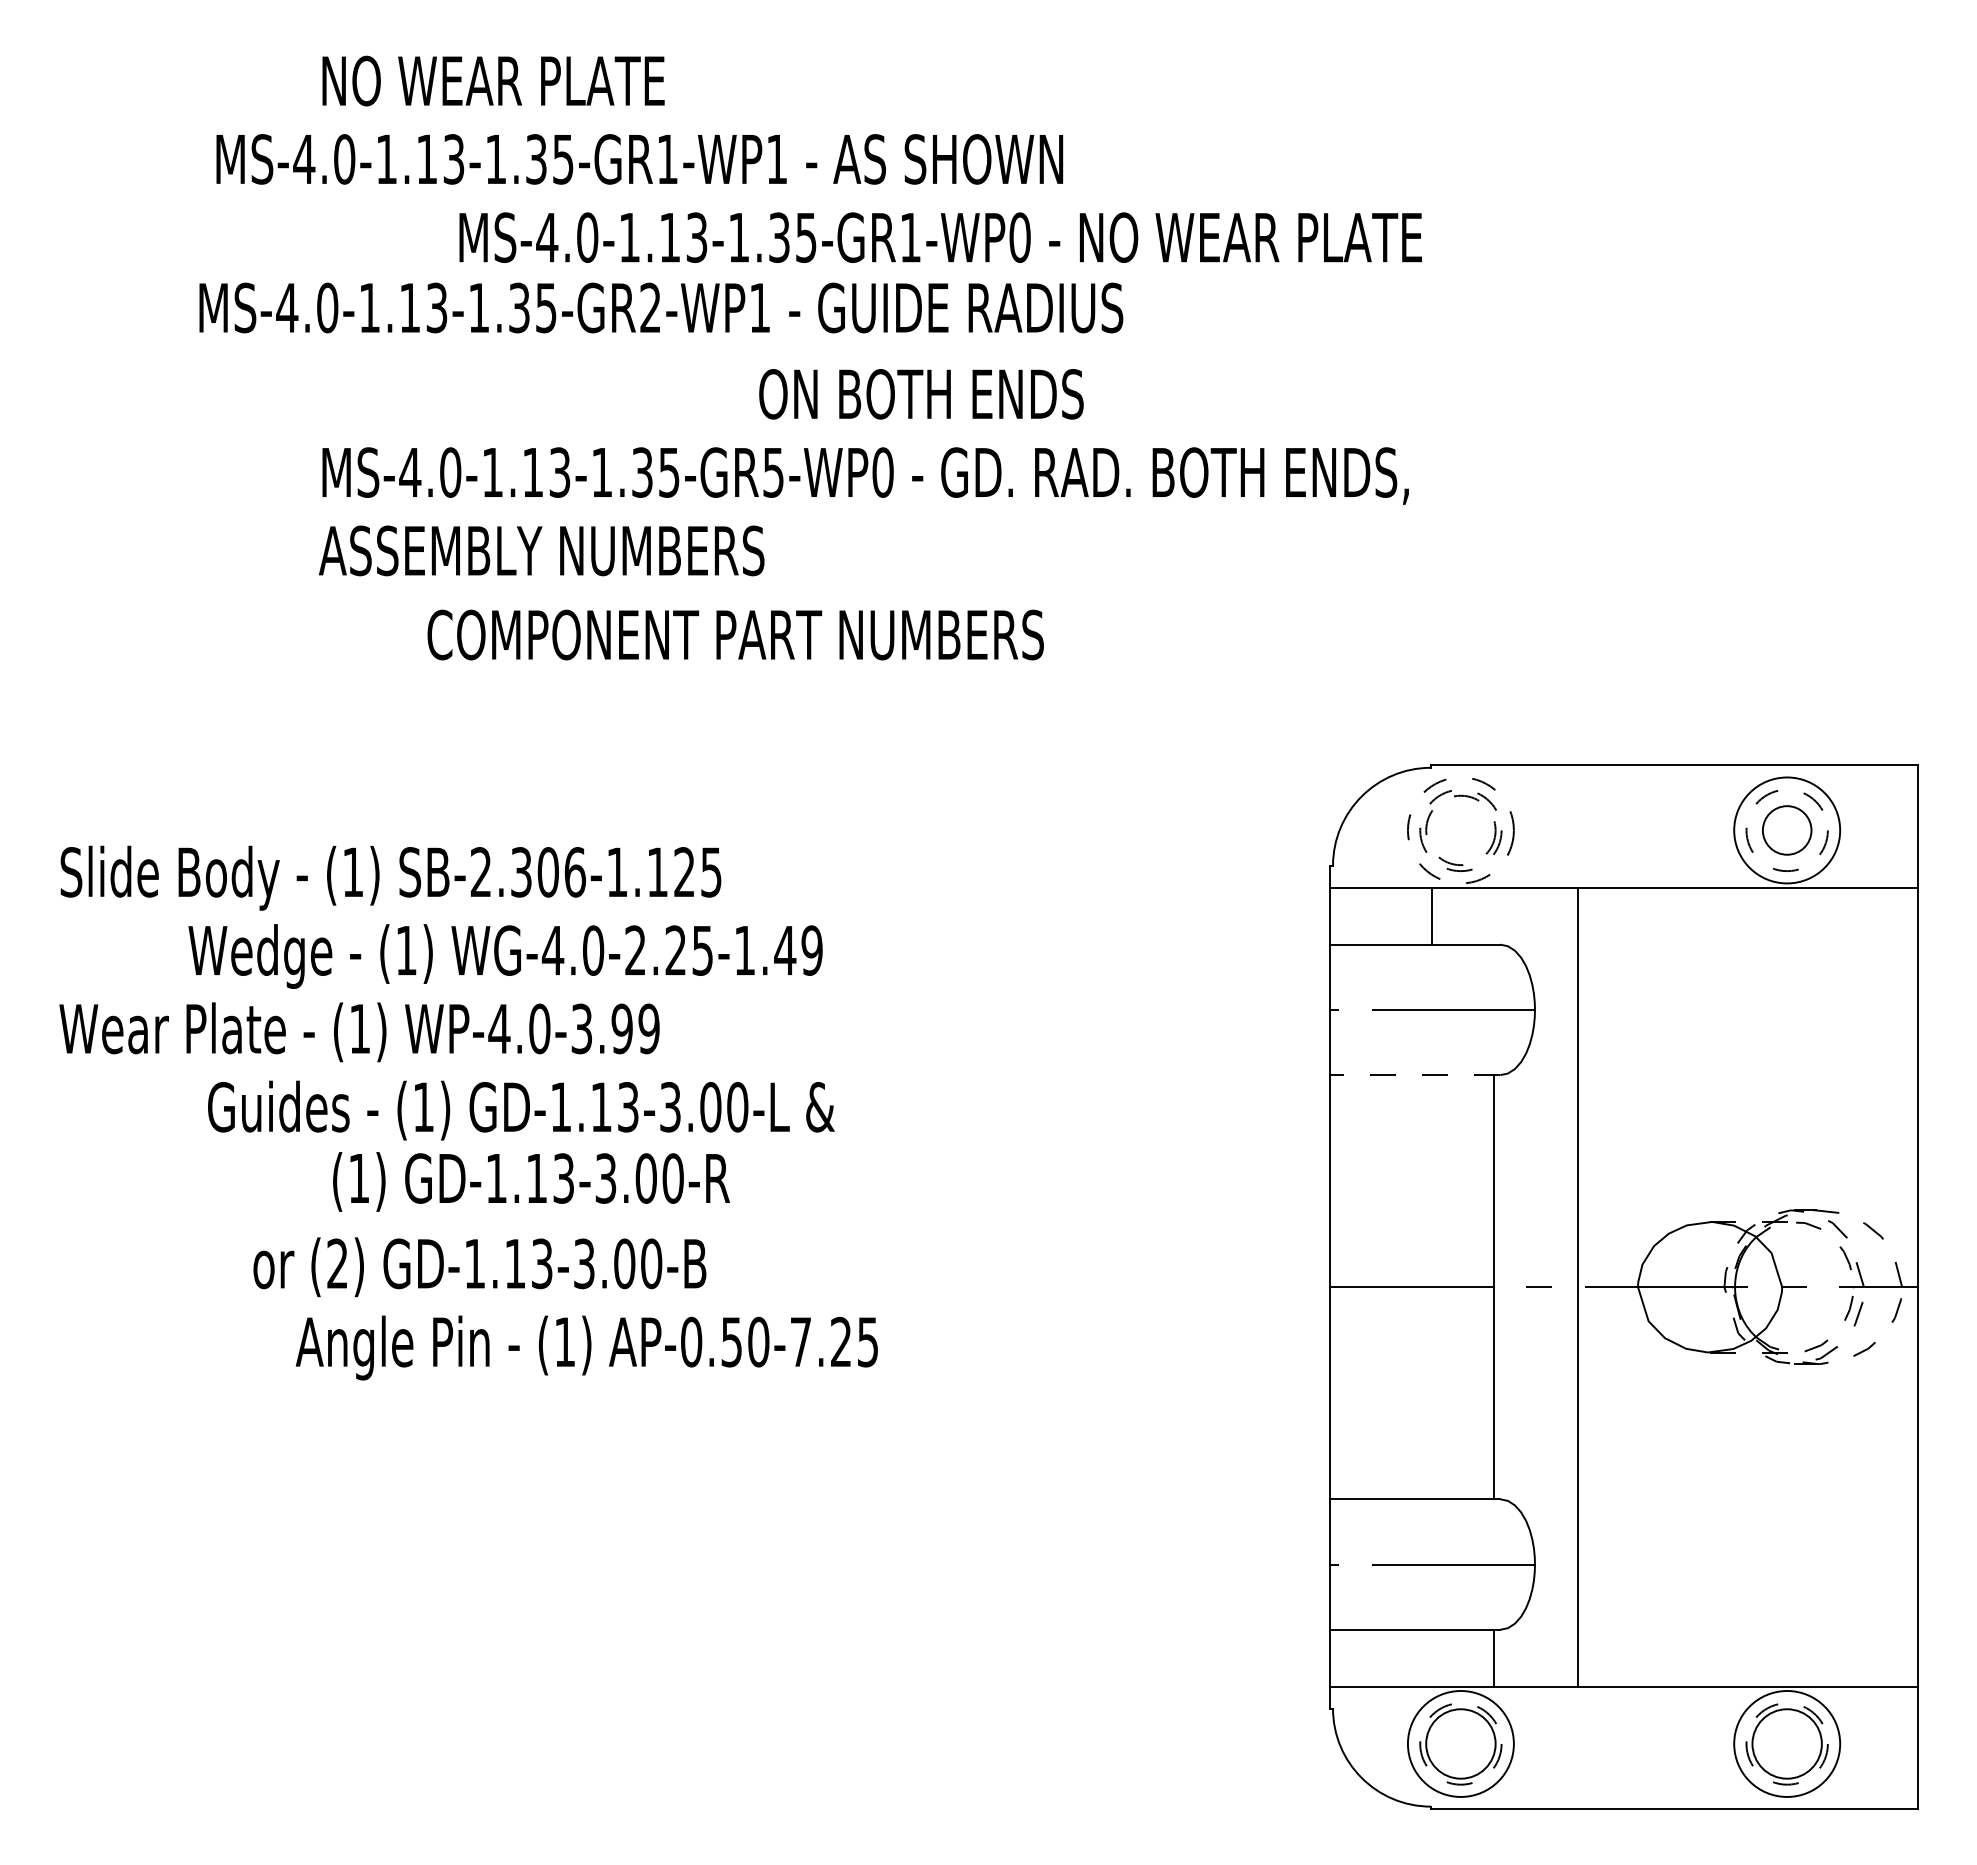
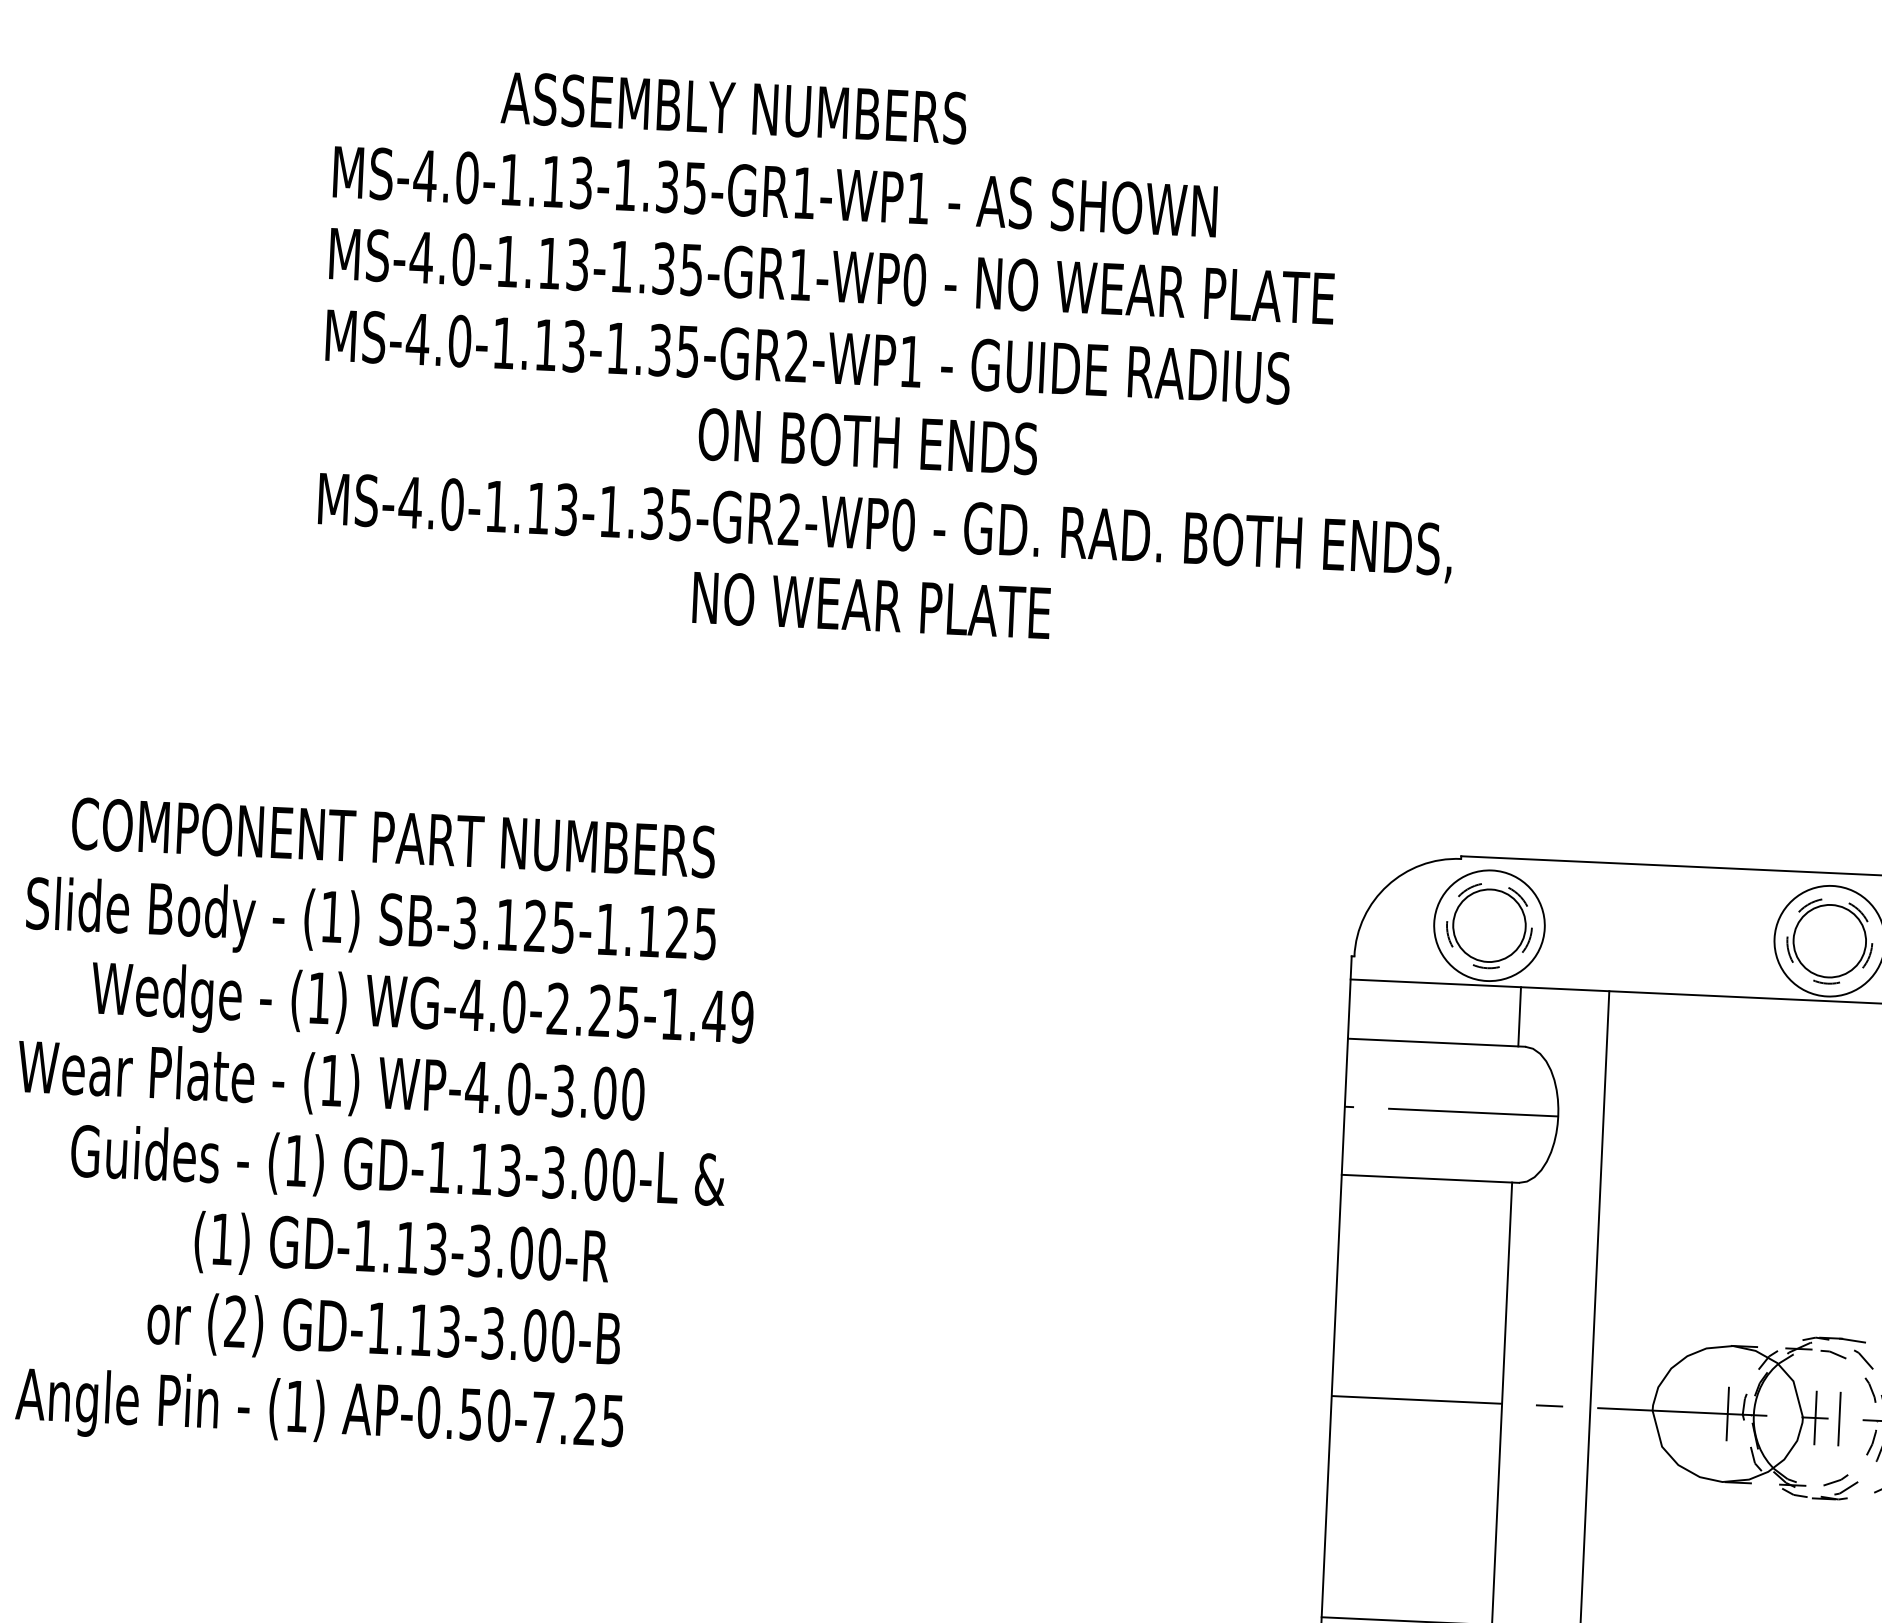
text: (623, 80) -> (651, 103), NO WEAR PLATE -> ASSEMBLY NUMBERS
text: (639, 159) -> (775, 191), moved
text: (940, 237) -> (831, 276), moved
text: (661, 307) -> (808, 356), moved
text: (921, 394) -> (868, 441), moved
text: (773, 472) -> (789, 519), MS-4.0-1.13-1.35-GR5-WP0 -> MS-4.0-1.13-1.35-GR2-WP0
text: (673, 550) -> (681, 596), ASSEMBLY NUMBERS -> NO WEAR PLATE
text: (735, 634) -> (393, 837), moved
circle: (1460, 830) -> (1489, 925), dashed -> solid
circle: (1460, 830) -> (1489, 925), dashed -> solid
circle: (1786, 830) -> (1829, 941), size x1.43
text: (528, 872) -> (514, 925), SB-2.306-1.125 -> SB-3.125-1.125
line: (1431, 915) -> (1519, 1016), moved
text: (505, 956) -> (422, 1009), moved
text: (635, 1028) -> (619, 1093), WP-4.0-3.99 -> WP-4.0-3.00
line: (1415, 1075) -> (1430, 1179), dashed -> solid
text: (521, 1110) -> (398, 1168), moved
text: (531, 1181) -> (401, 1250), moved
text: (479, 1267) -> (383, 1332), moved
line: (1710, 1287) -> (1728, 1414), added
line: (1794, 1287) -> (1815, 1418), added
line: (1817, 1287) -> (1839, 1419), added
text: (586, 1347) -> (319, 1413), moved

